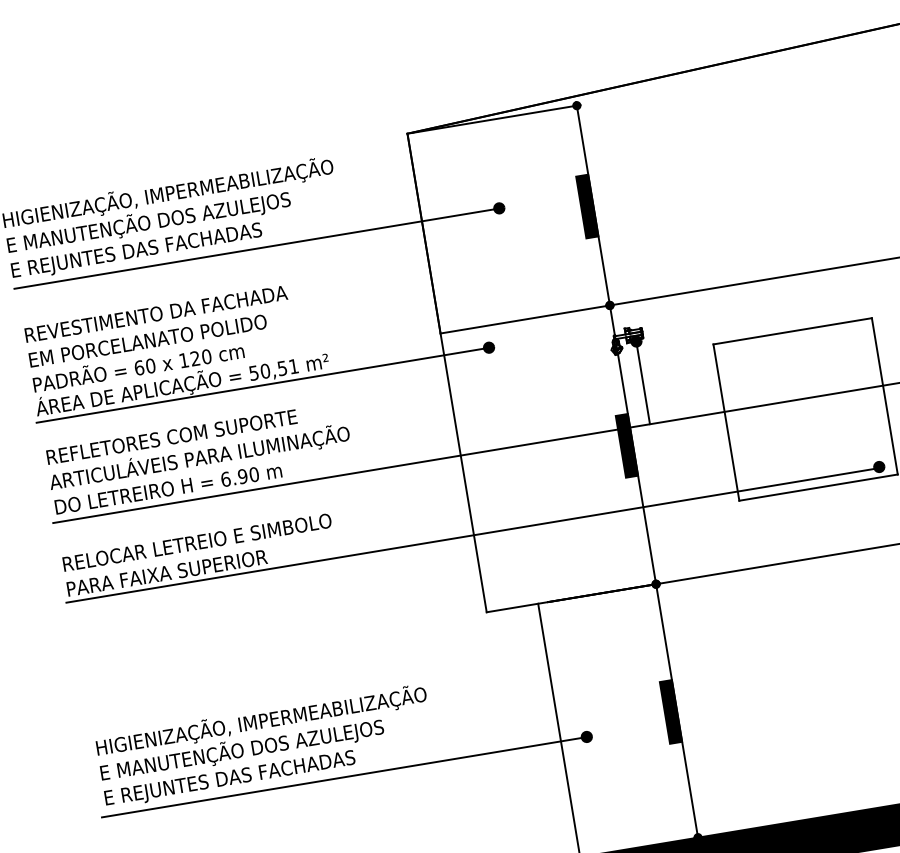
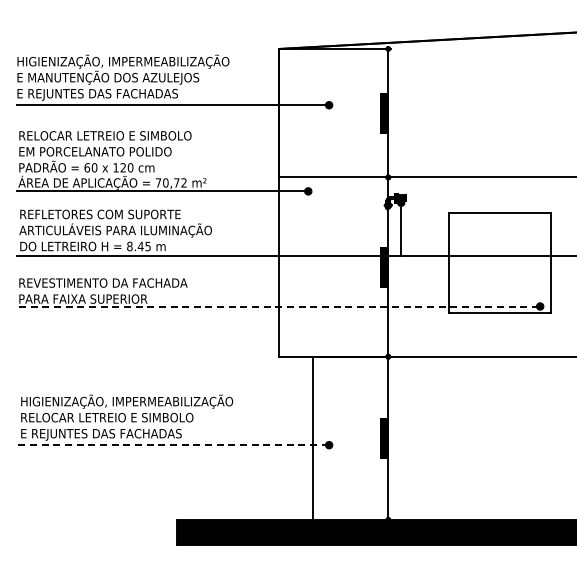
text: (170, 311) -> (112, 135), REVESTIMENTO DA FACHADA -> RELOCAR LETREIO E SIMBOLO
text: (272, 369) -> (170, 182), 50,51 -> 70,72
text: (239, 477) -> (138, 246), 6.90 -> 8.45
line: (472, 535) -> (278, 307), solid -> dashed
text: (208, 539) -> (112, 282), RELOCAR LETREIO E SIMBOLO -> REVESTIMENTO DA FACHADA
text: (242, 749) -> (112, 417), E MANUTENÇÃO DOS AZULEJOS -> RELOCAR LETREIO E SIMBOLO
line: (343, 777) -> (172, 445), solid -> dashed

